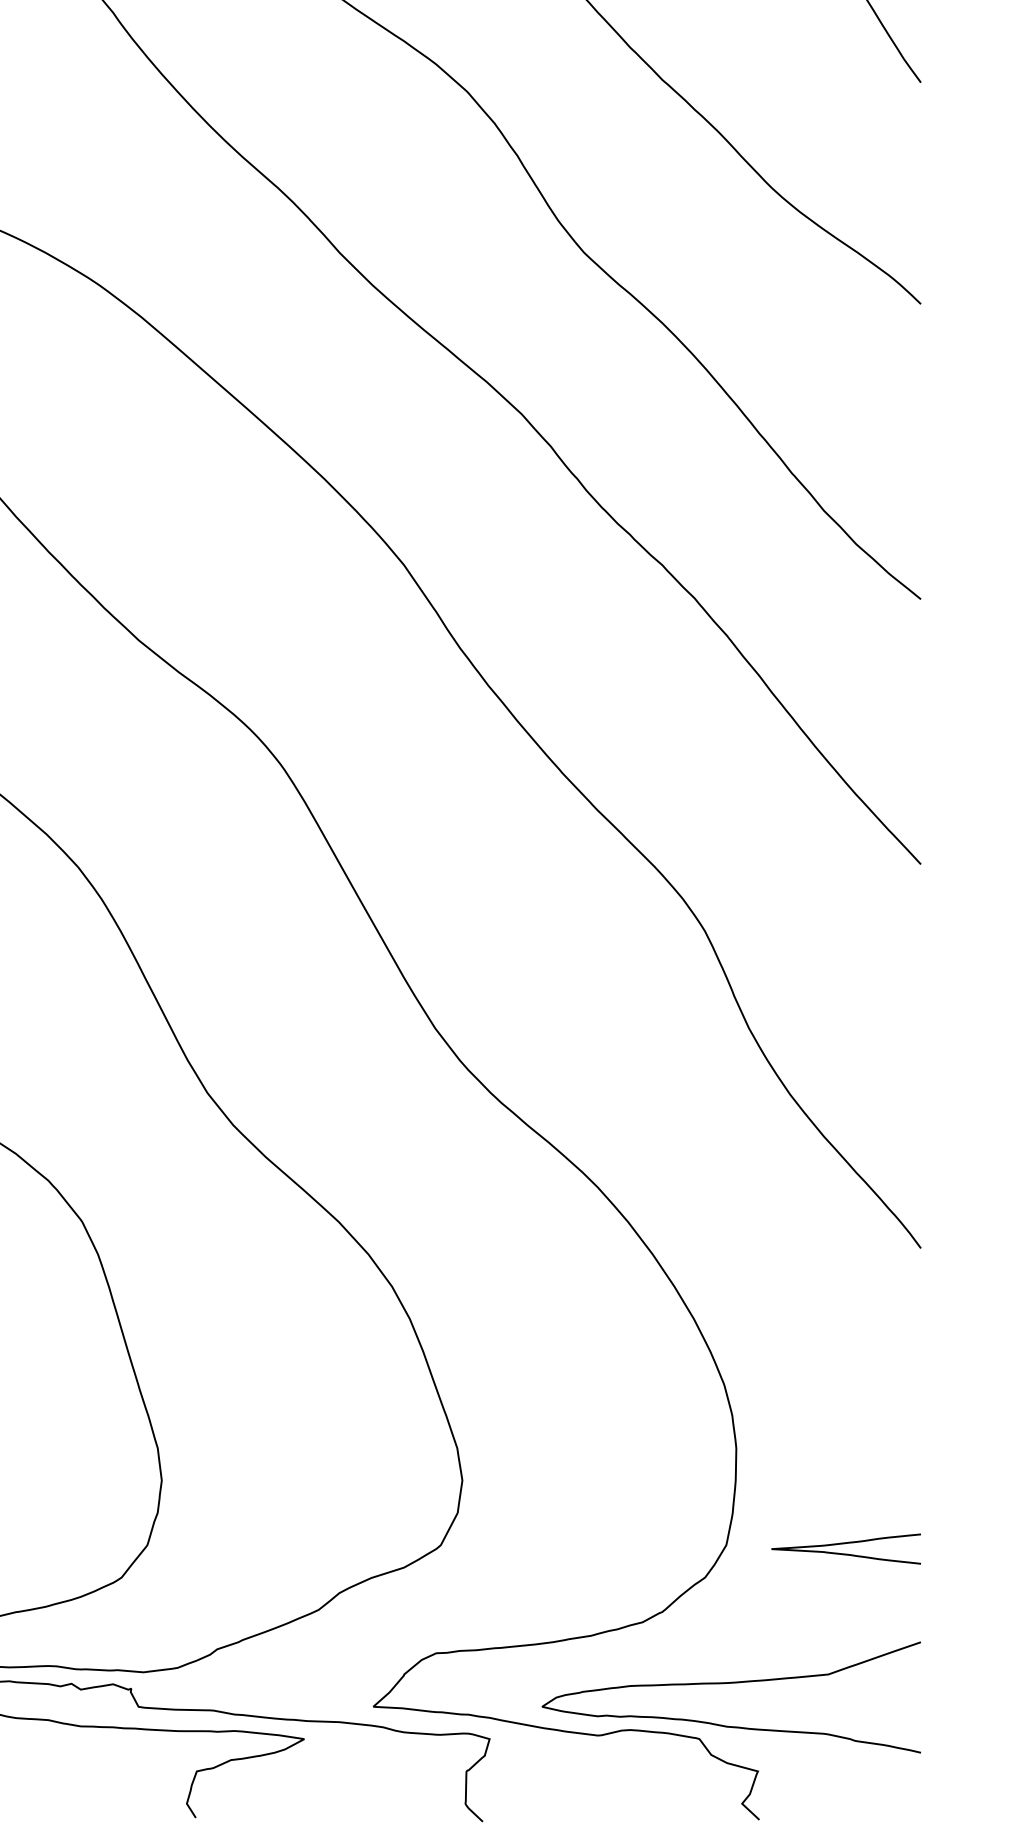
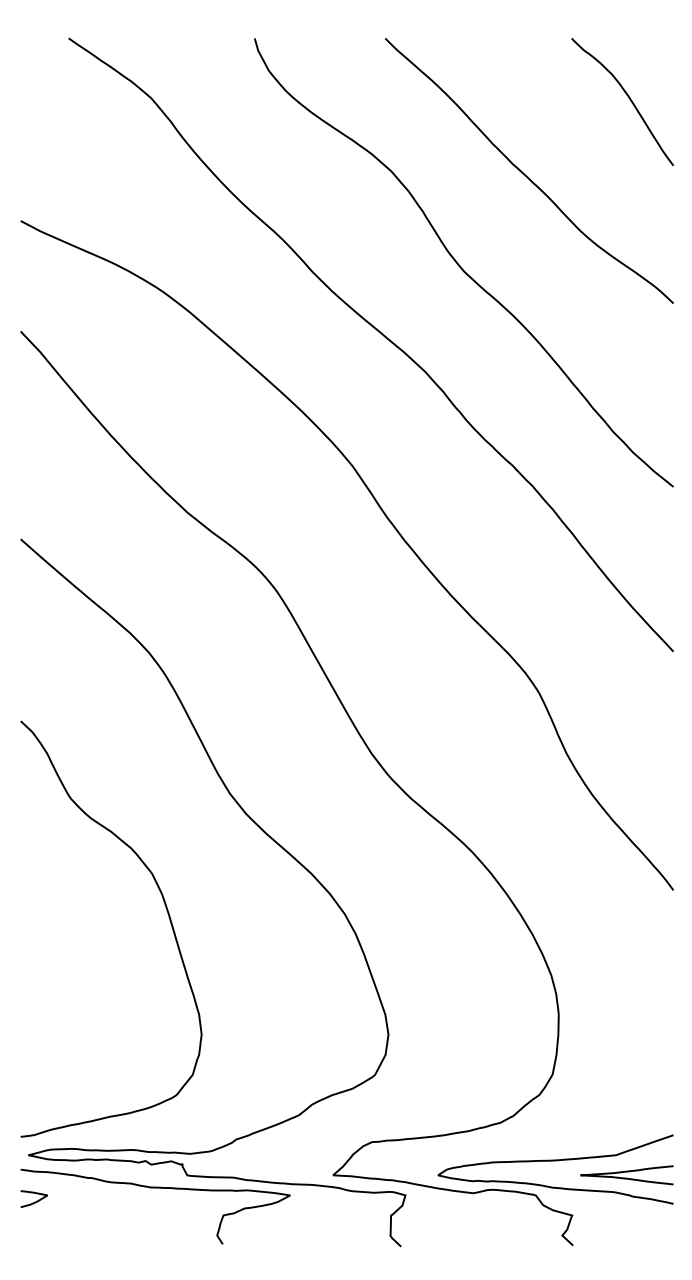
curve: (845, 1552) -> (626, 1177), moved

